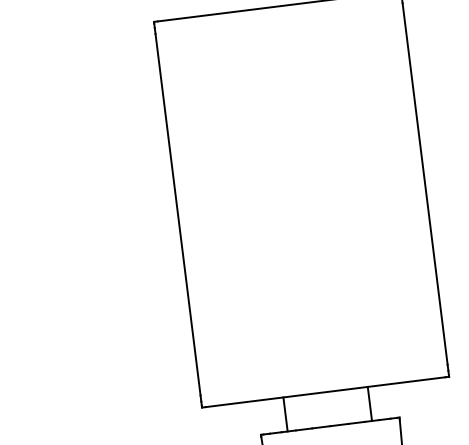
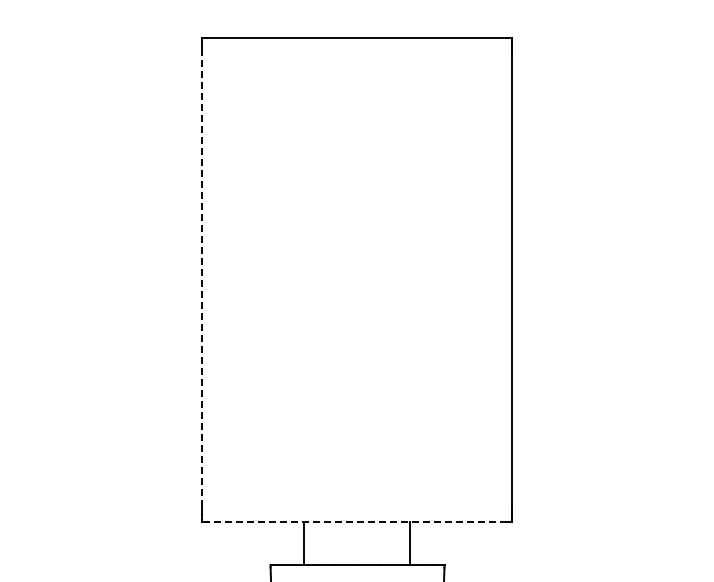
line: (177, 215) -> (201, 280), solid -> dashed
line: (325, 392) -> (356, 522), solid -> dashed

